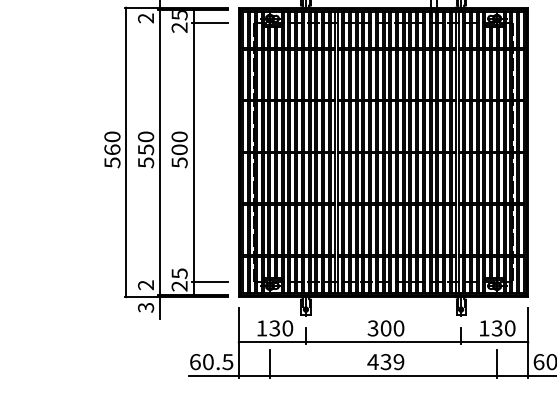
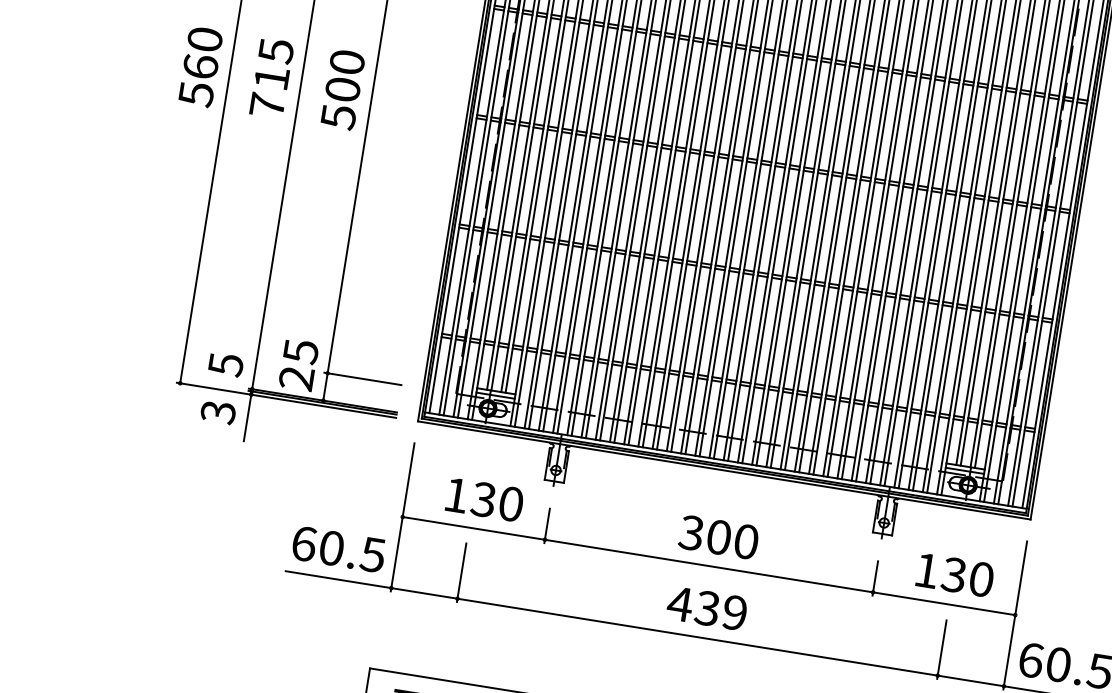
text: (146, 149) -> (272, 77), 550 -> 715
text: (146, 285) -> (226, 365), 2 -> 5

